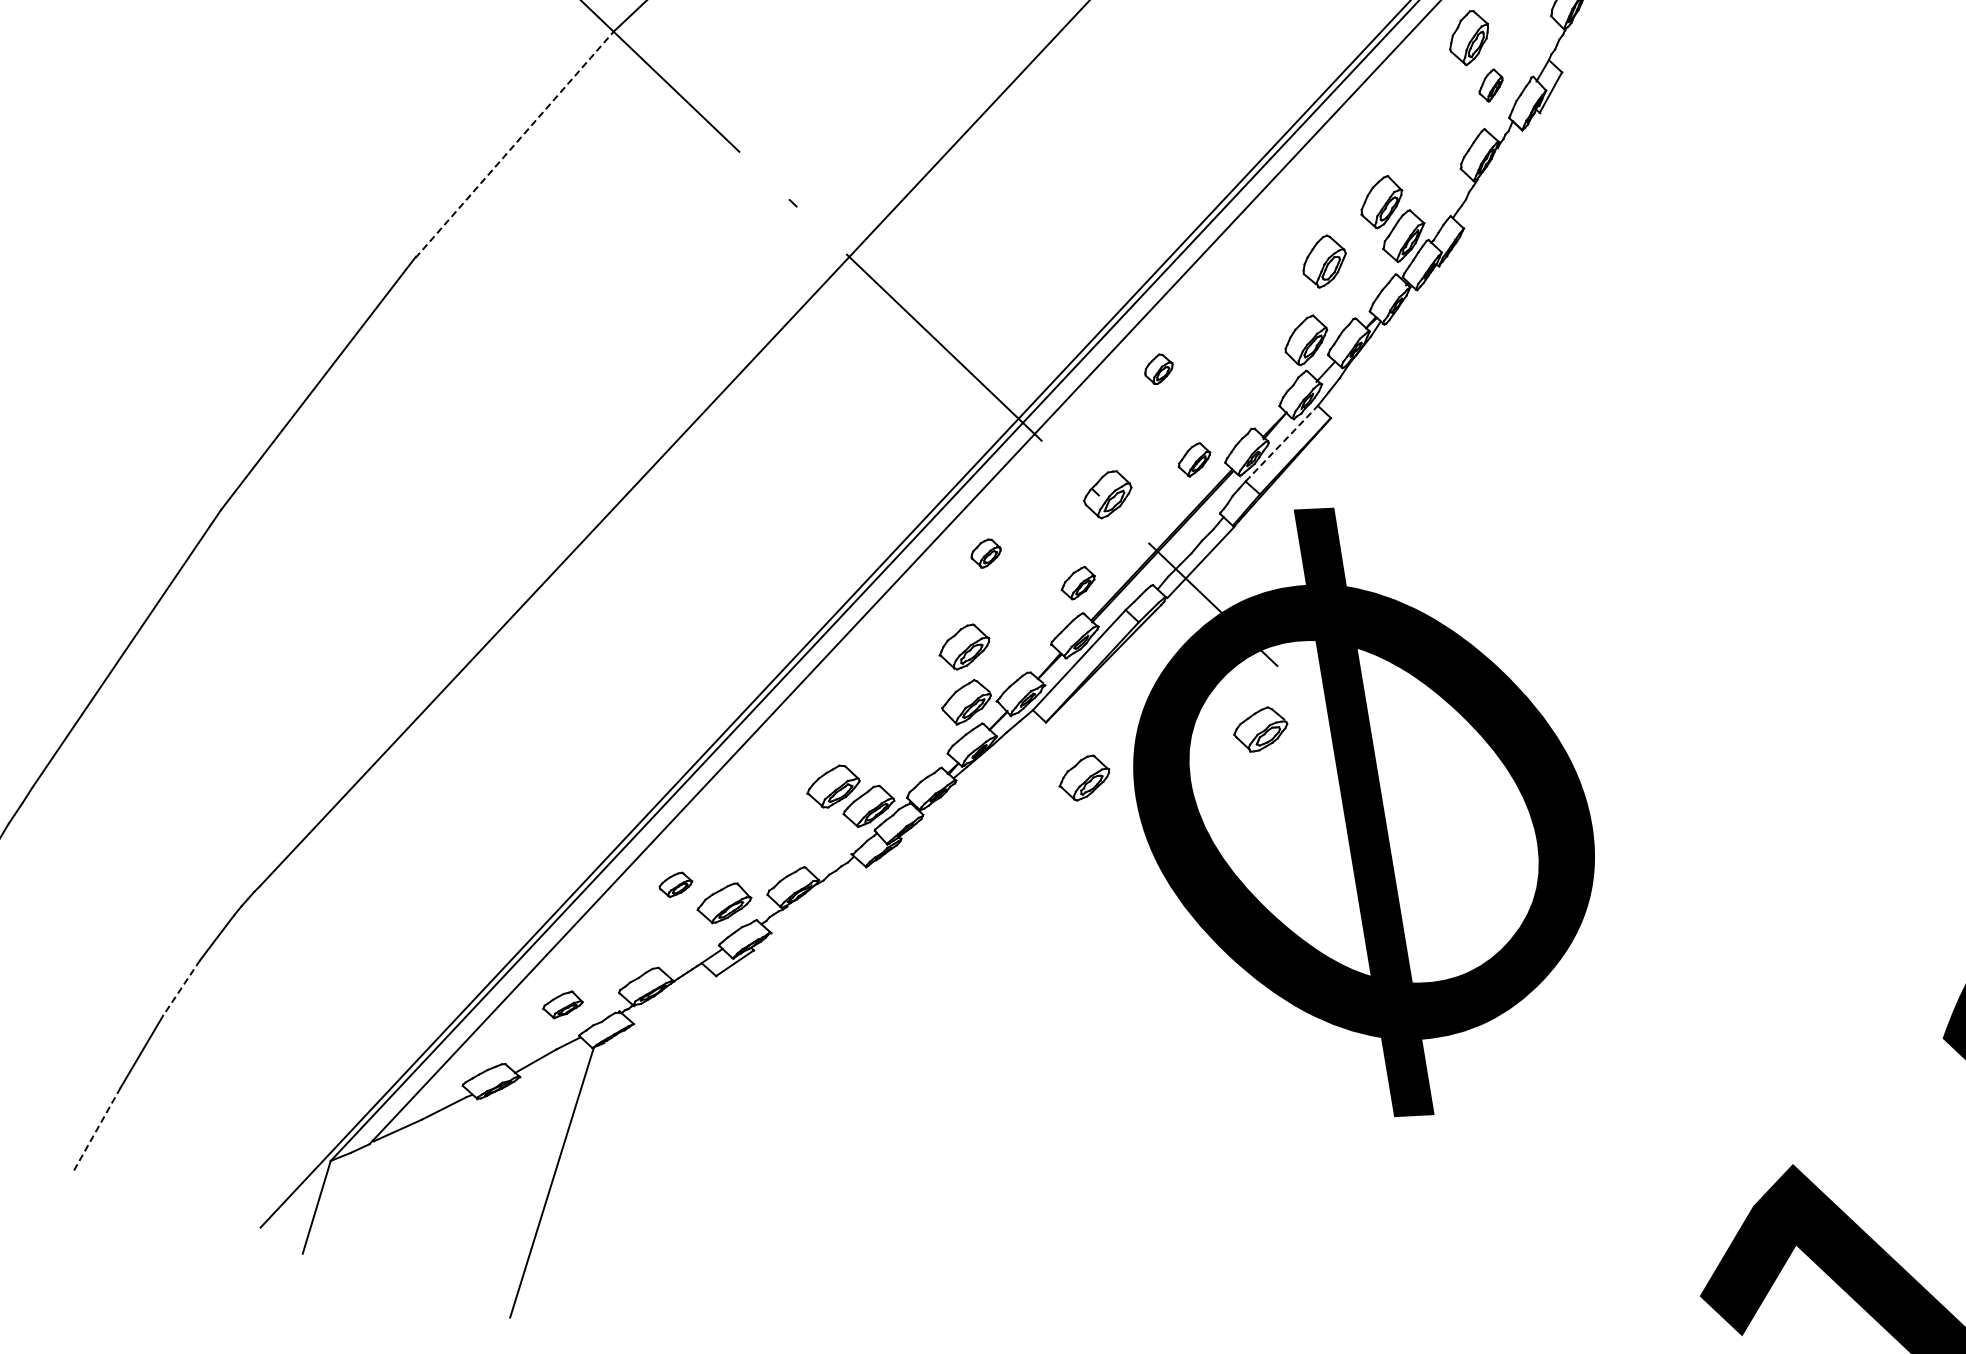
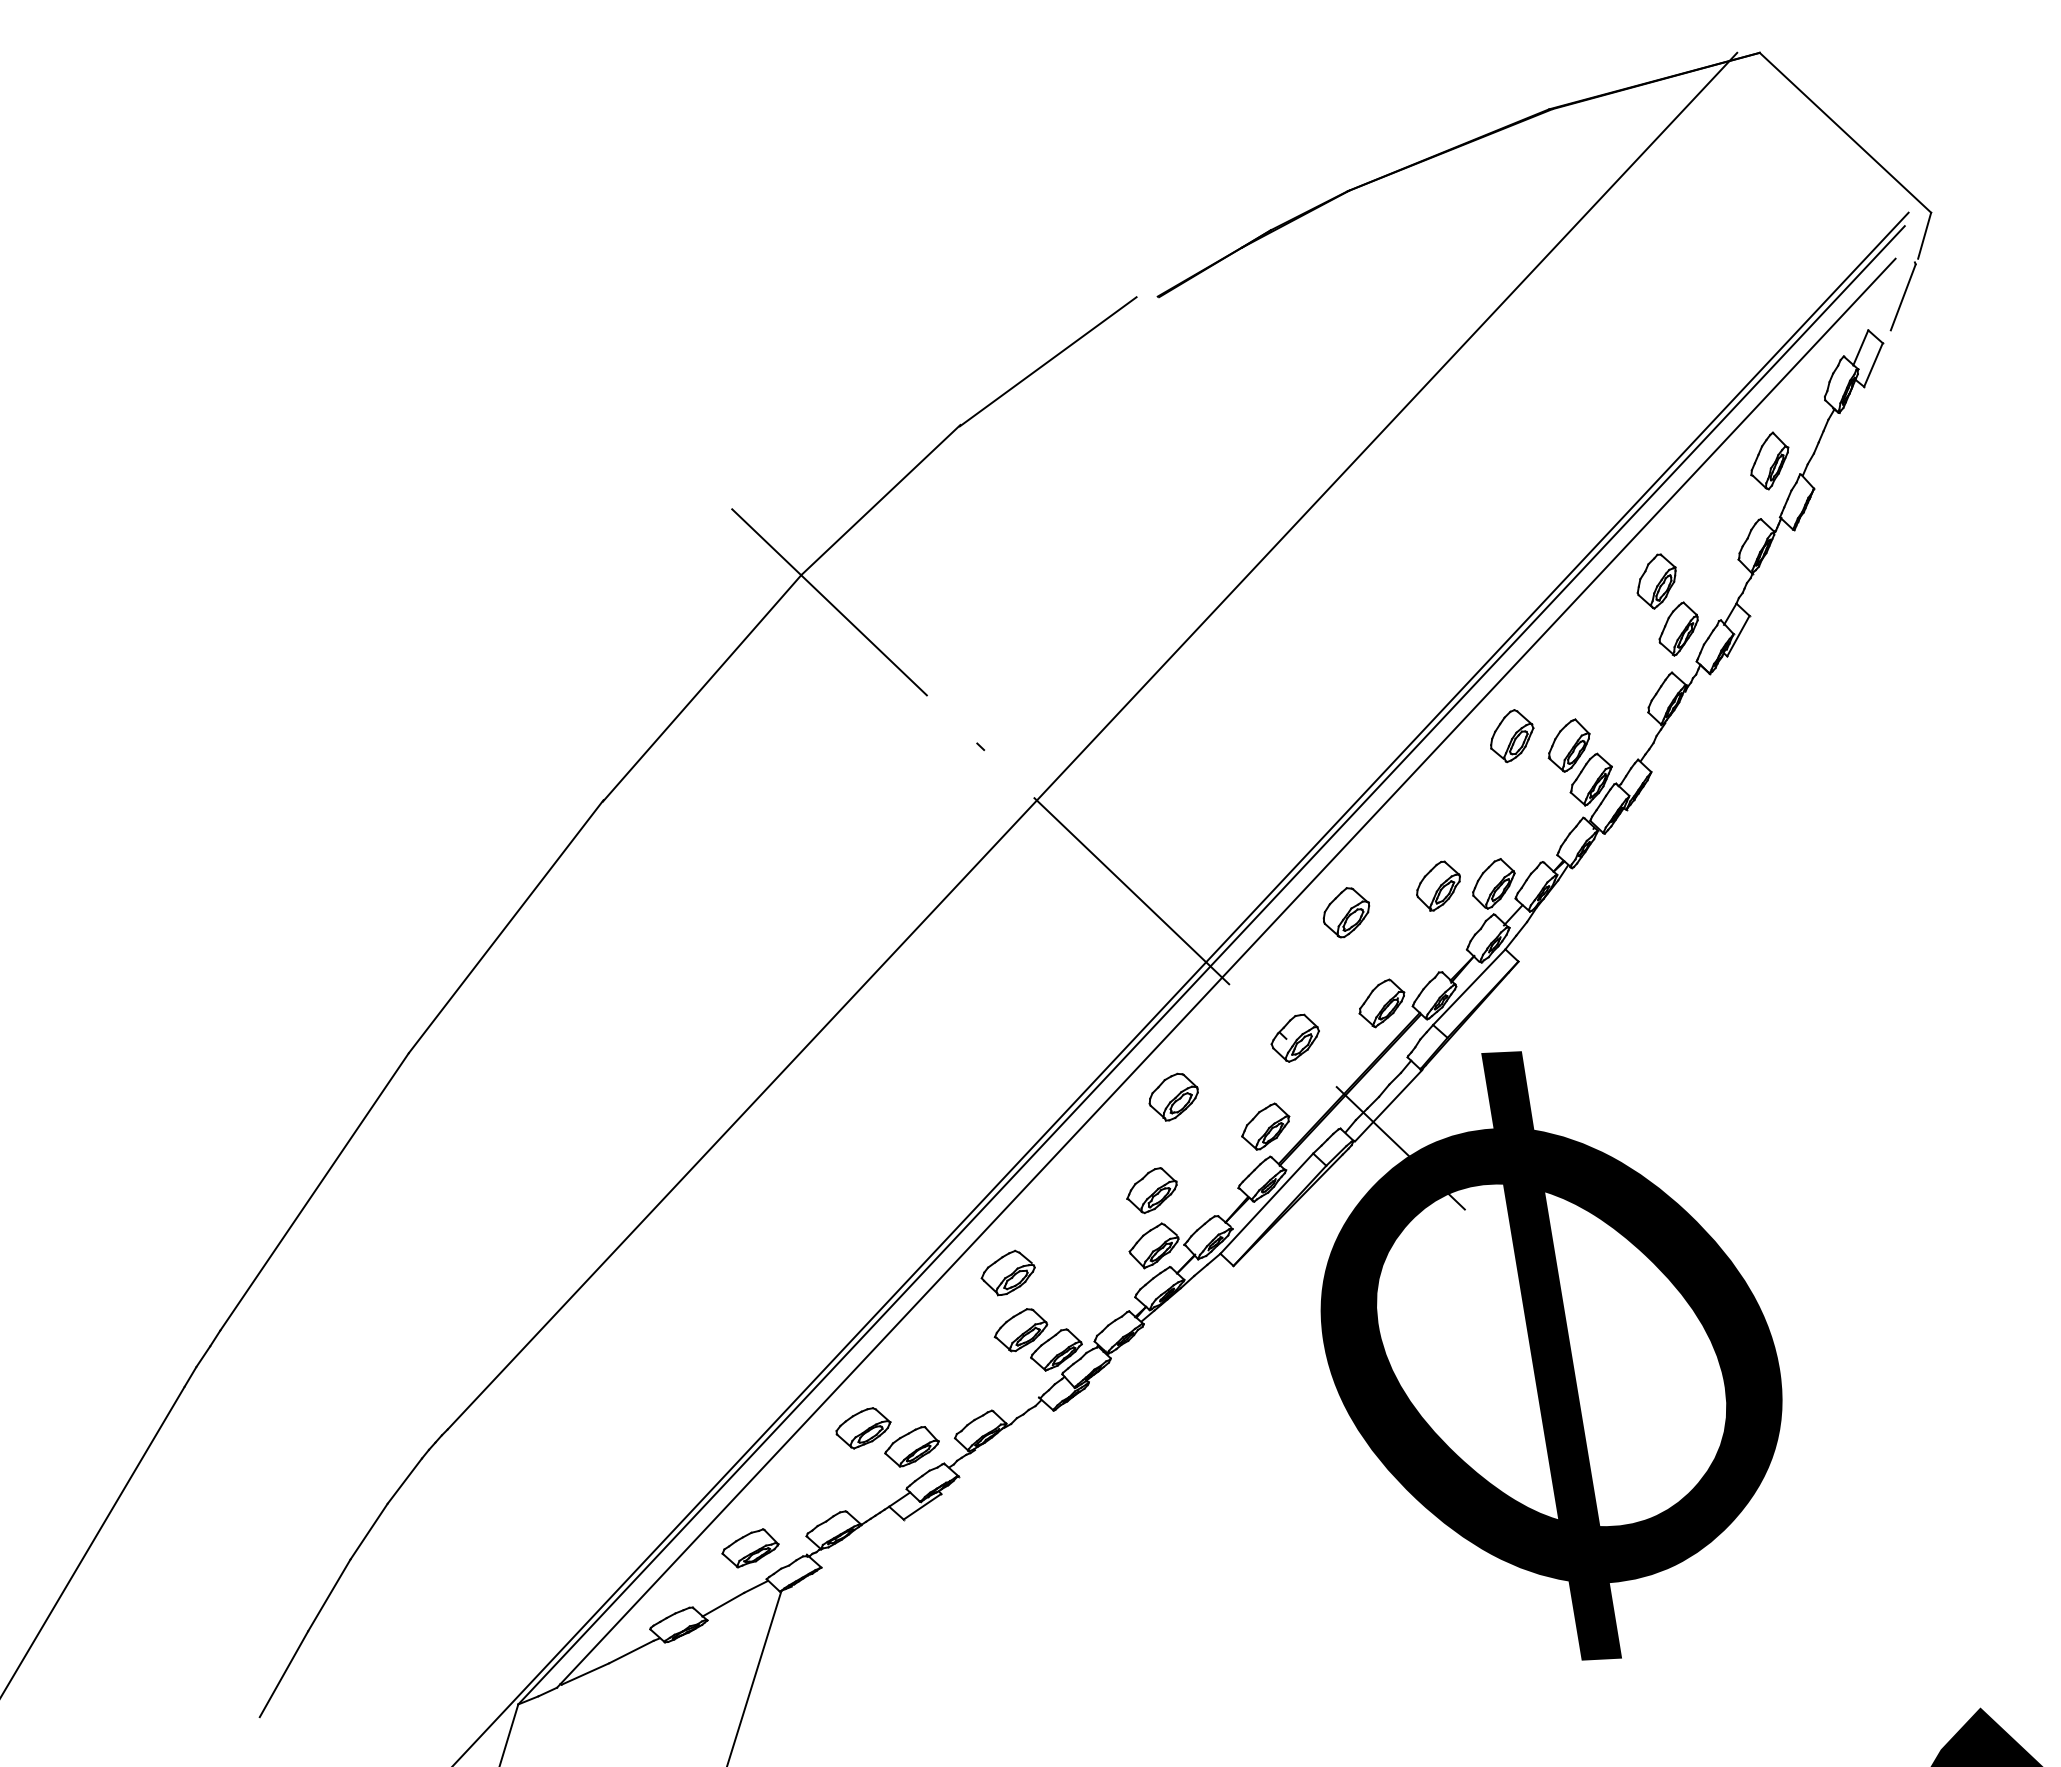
part: (1490, 84) -> (1678, 628), size x1.67
line: (514, 144) -> (702, 688), dashed -> solid
part: (1324, 261) -> (1512, 736), moved
part: (1250, 341) -> (1438, 885), added
part: (1158, 368) -> (1346, 912), size x1.67
line: (1281, 442) -> (1469, 986), dashed -> solid
part: (1193, 459) -> (1381, 1003), size x1.43
part: (985, 552) -> (1173, 1096), size x1.67
part: (1077, 582) -> (1265, 1126), size x1.43
part: (1259, 728) -> (1007, 1272), moved
part: (1083, 777) -> (1271, 1321), removed
part: (675, 884) -> (863, 1428), size x1.67
line: (180, 988) -> (368, 1532), dashed -> solid
part: (562, 1004) -> (750, 1548), size x1.43
line: (95, 1130) -> (283, 1674), dashed -> solid

